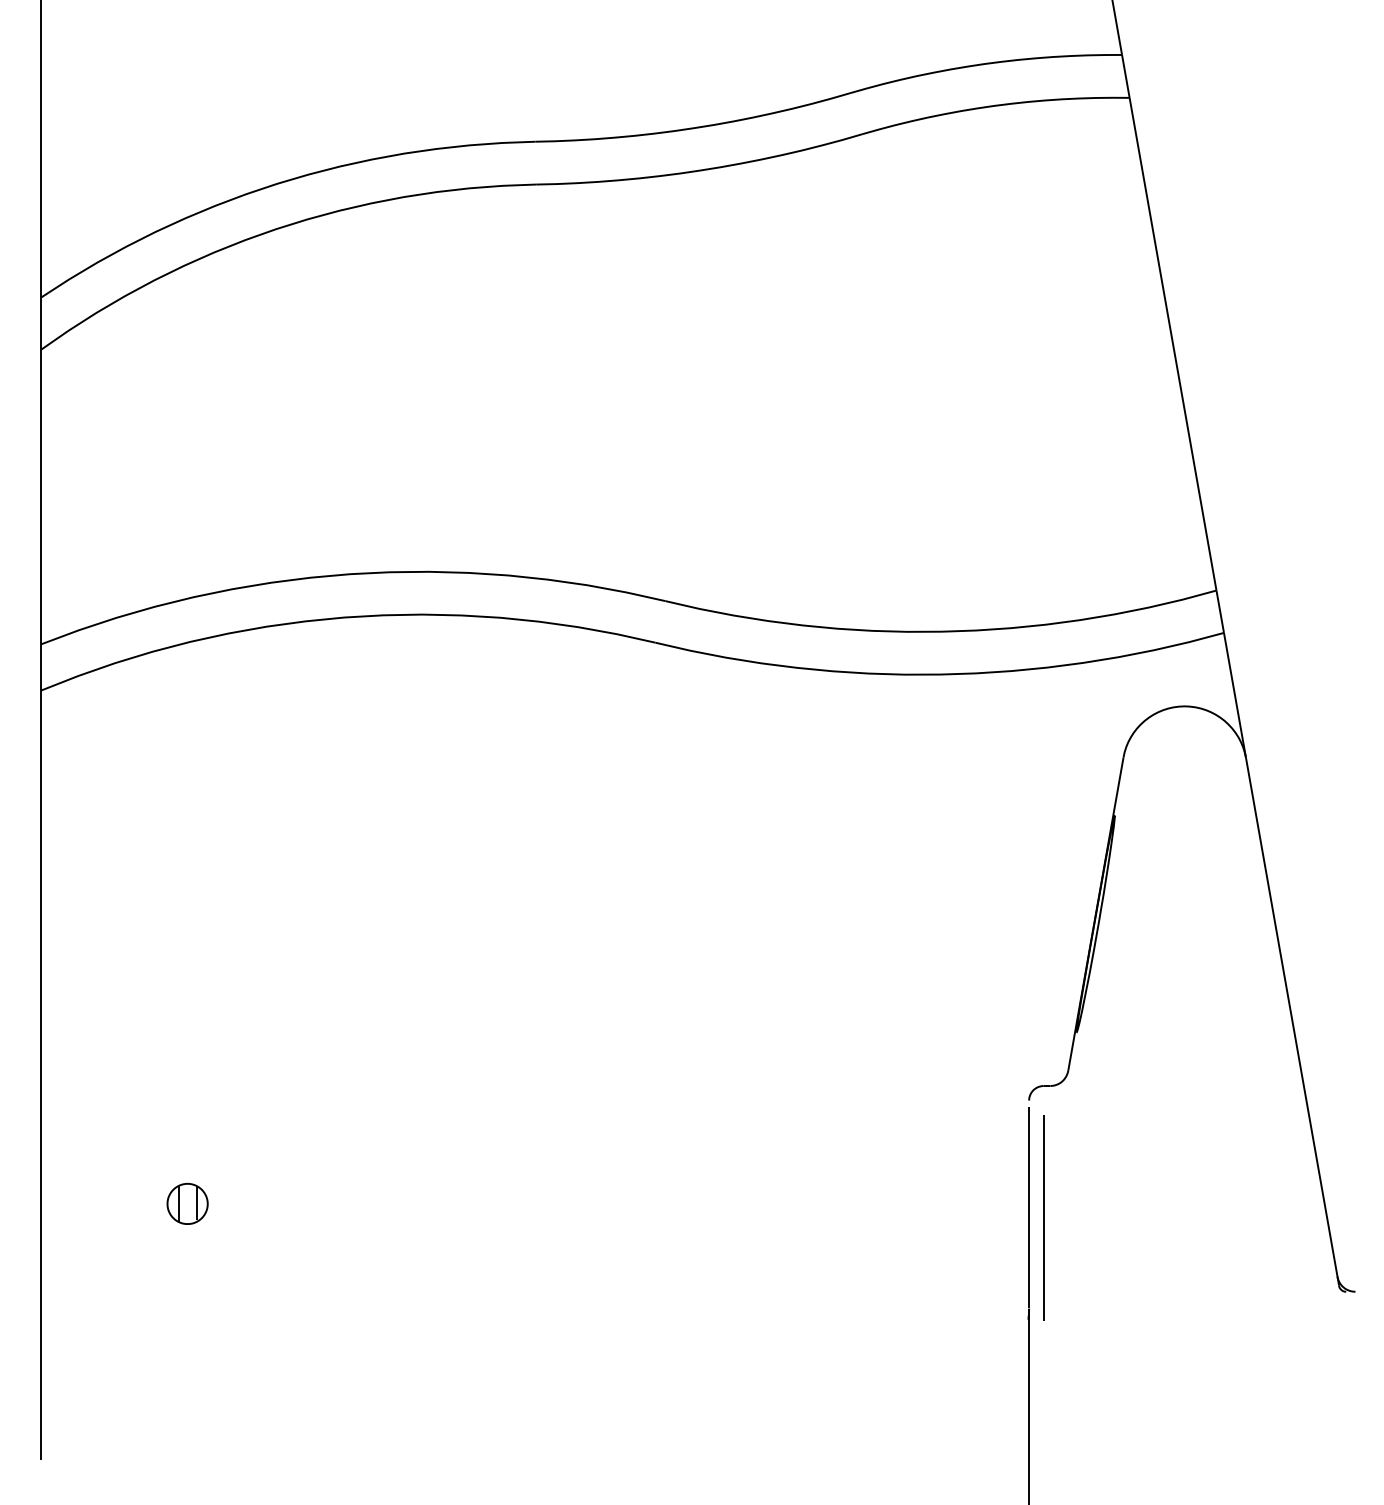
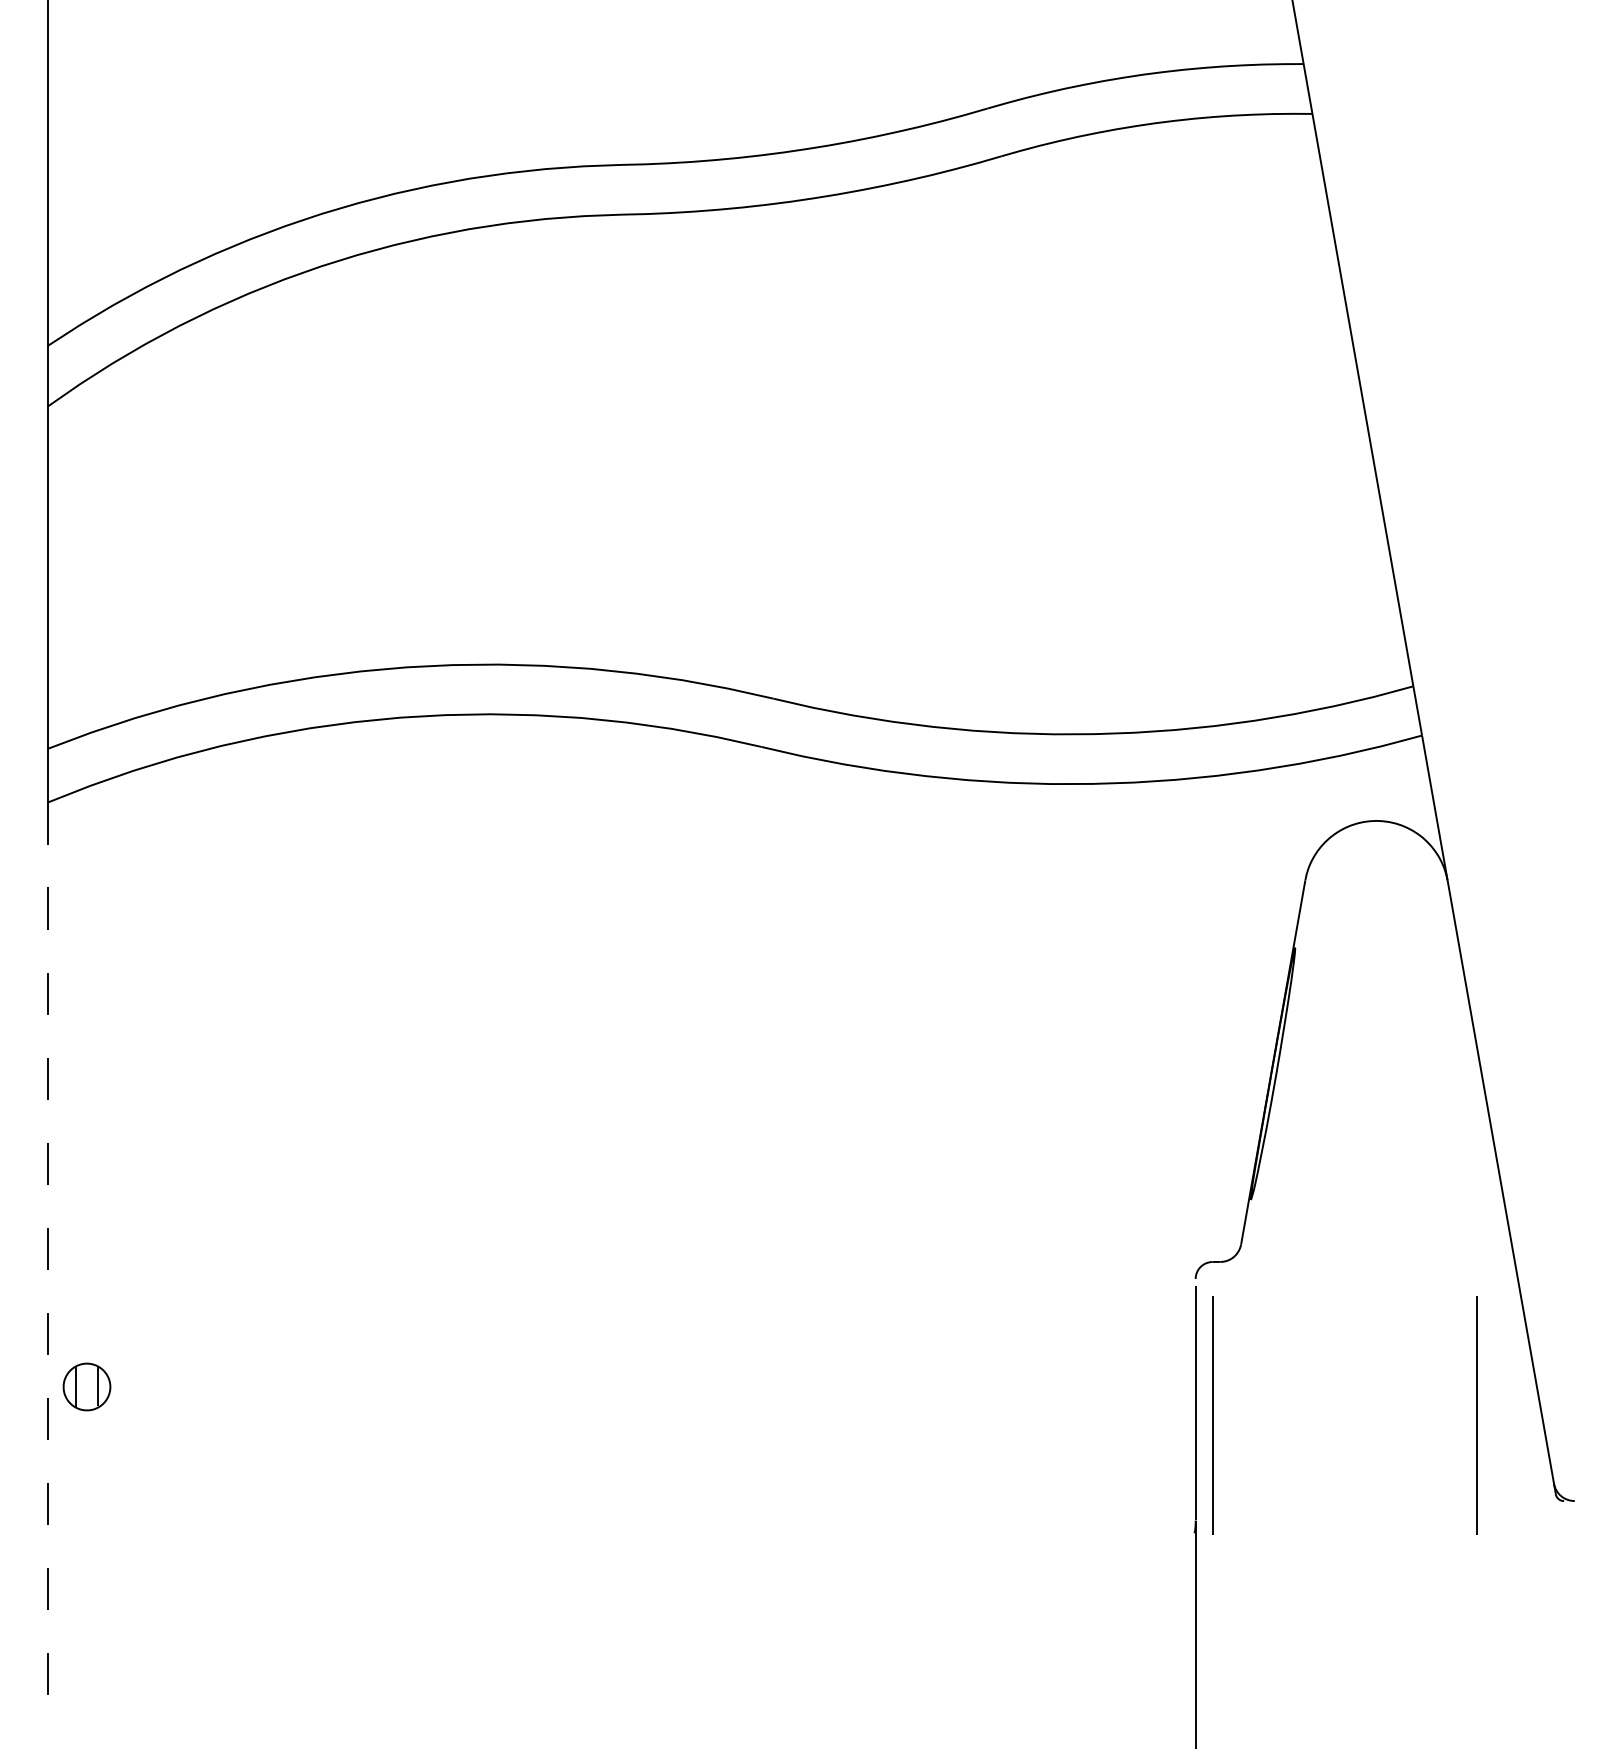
line: (41, 1075) -> (48, 1249), solid -> dashed
part: (187, 1203) -> (86, 1386), moved
line: (1270, 1218) -> (1476, 1415), added

